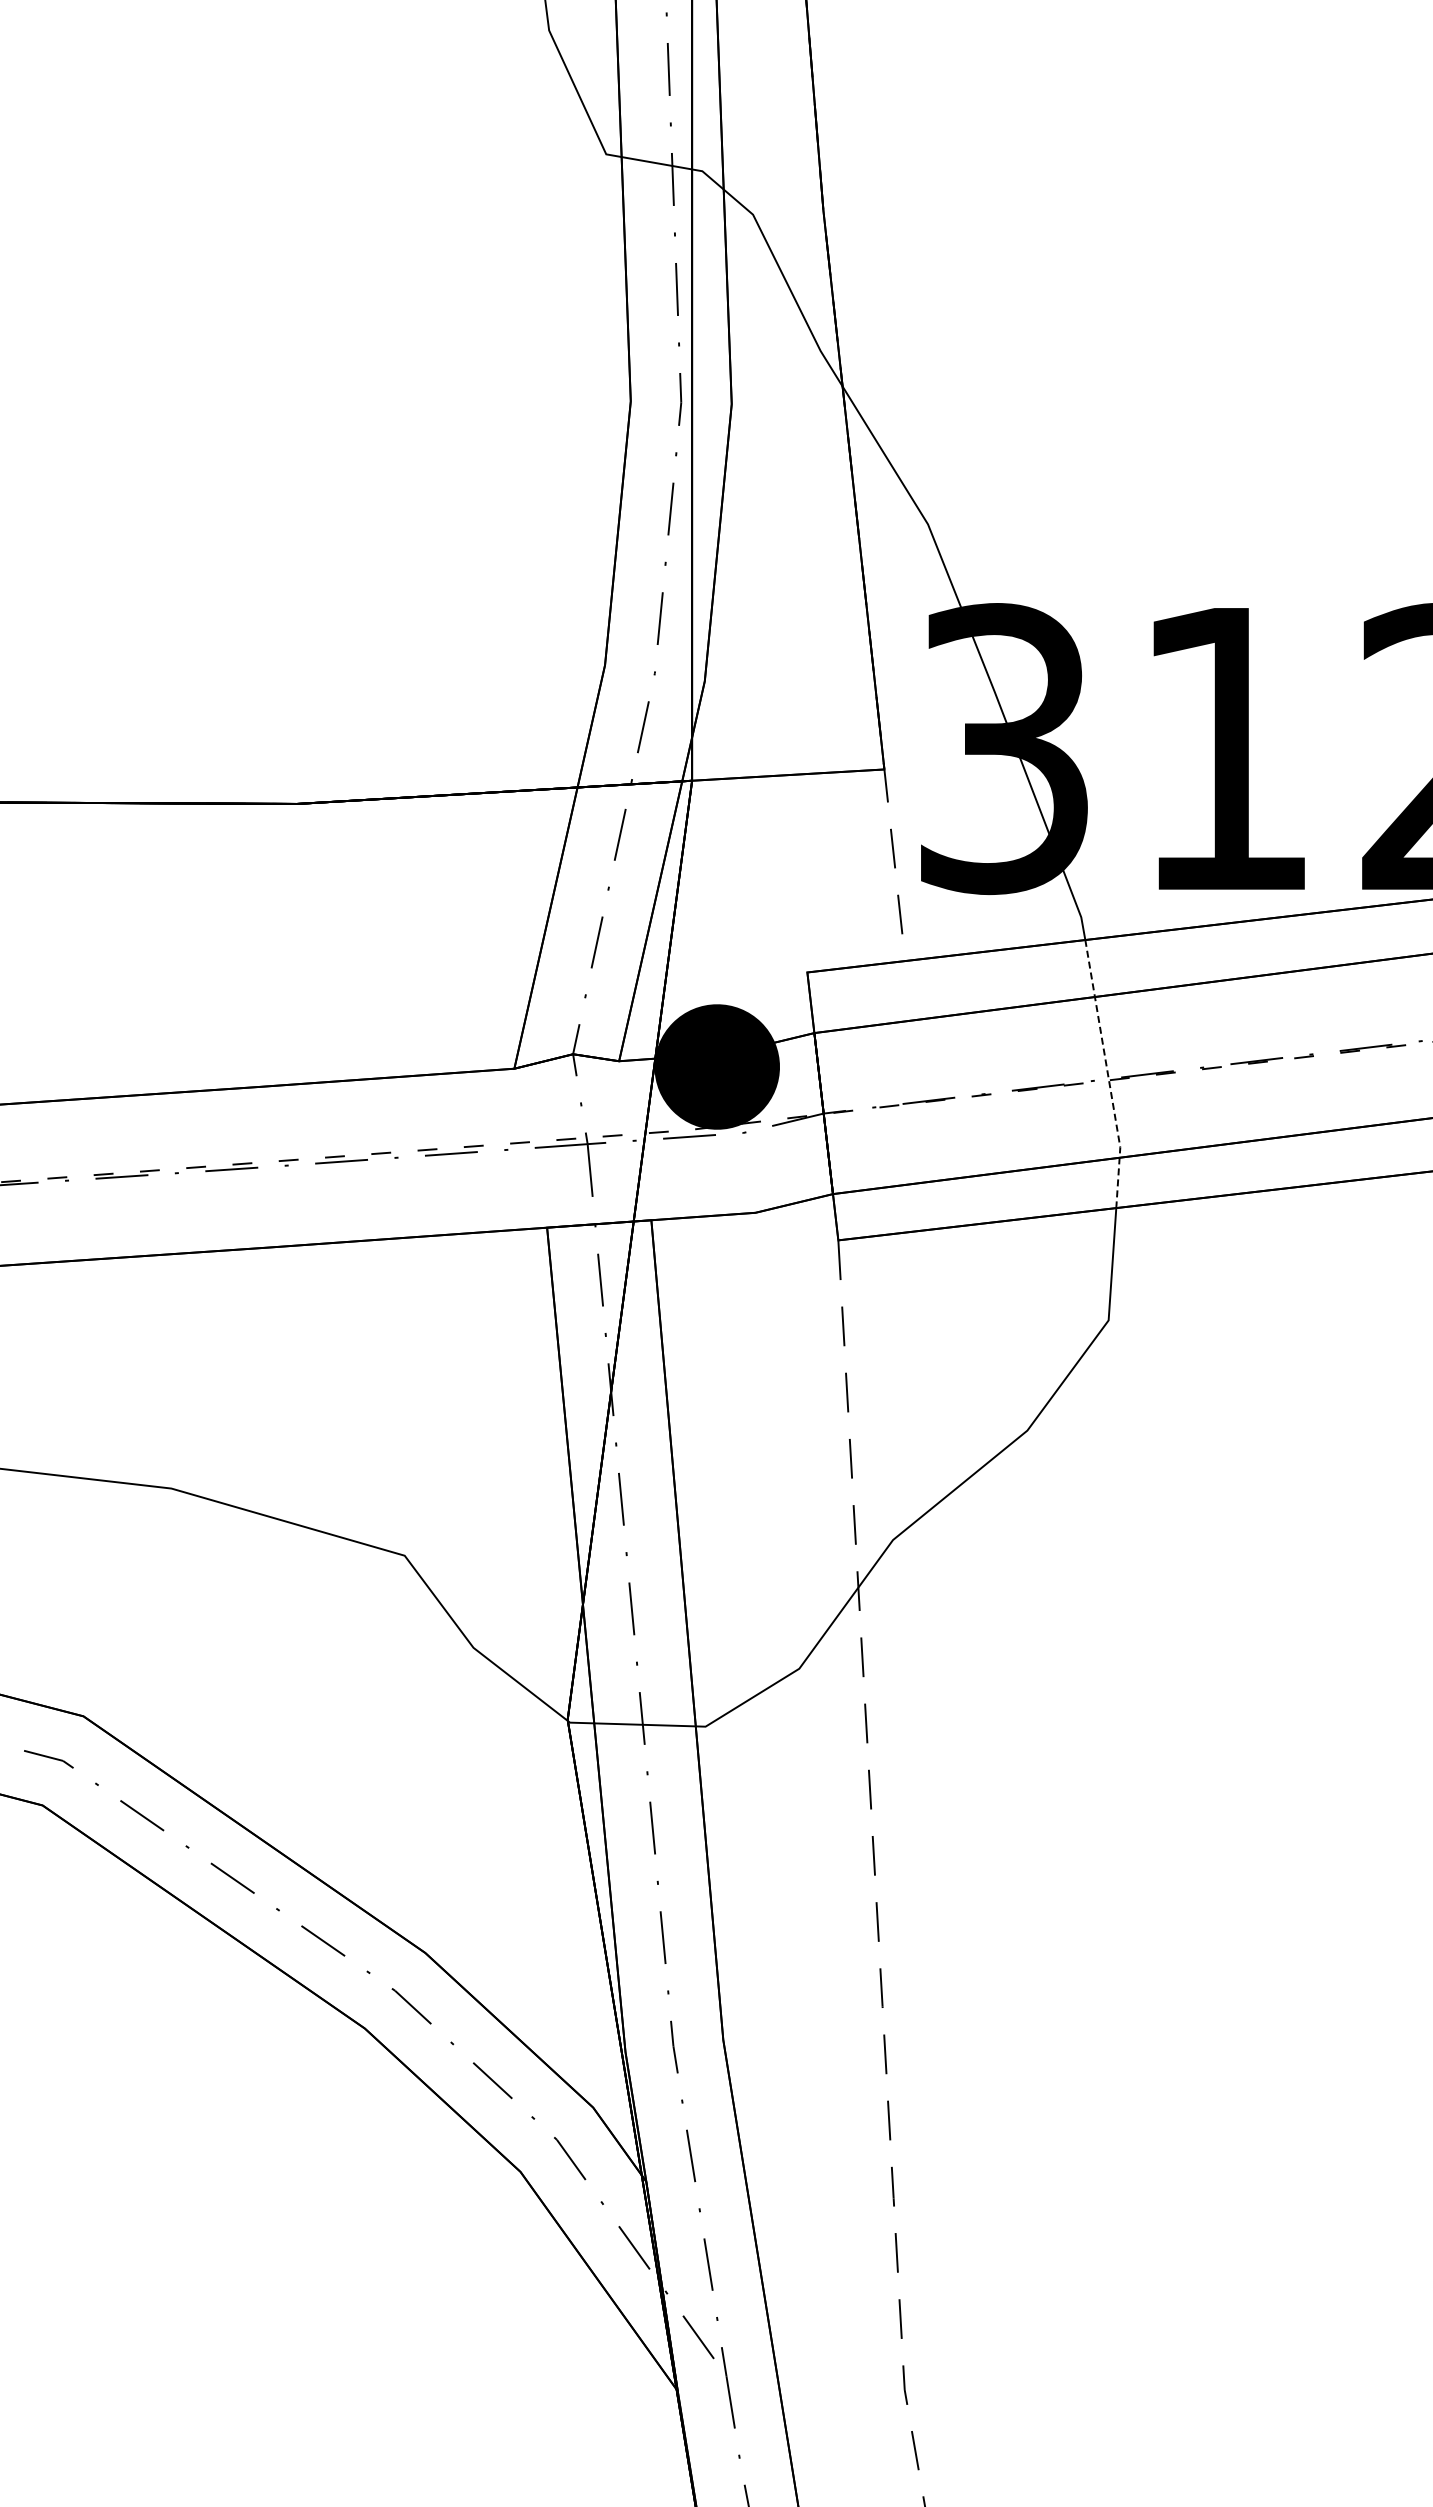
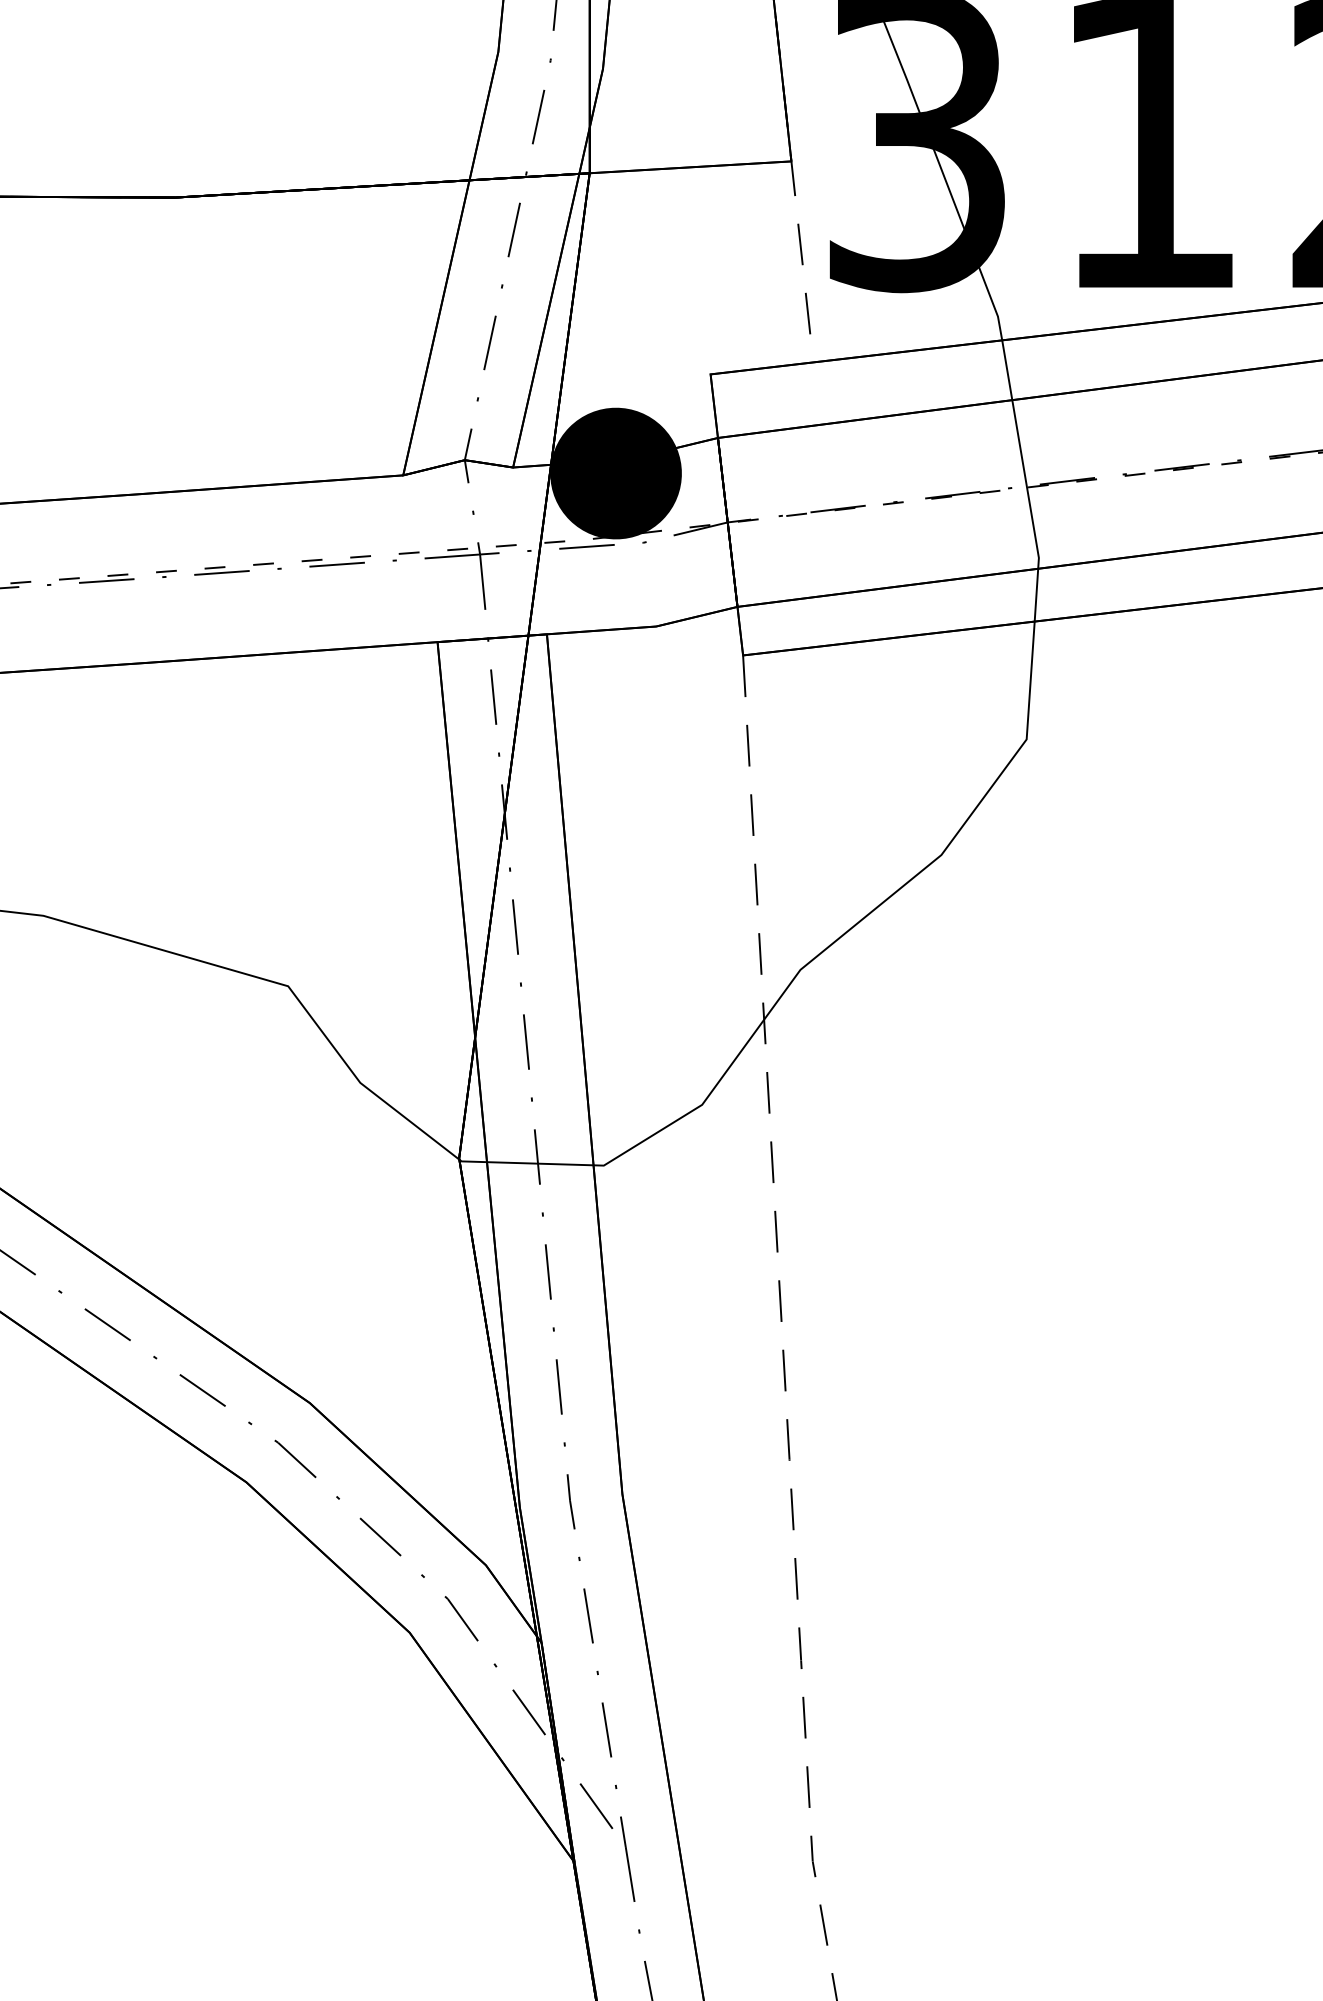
line: (1108, 1074) -> (1026, 481), dashed -> solid

